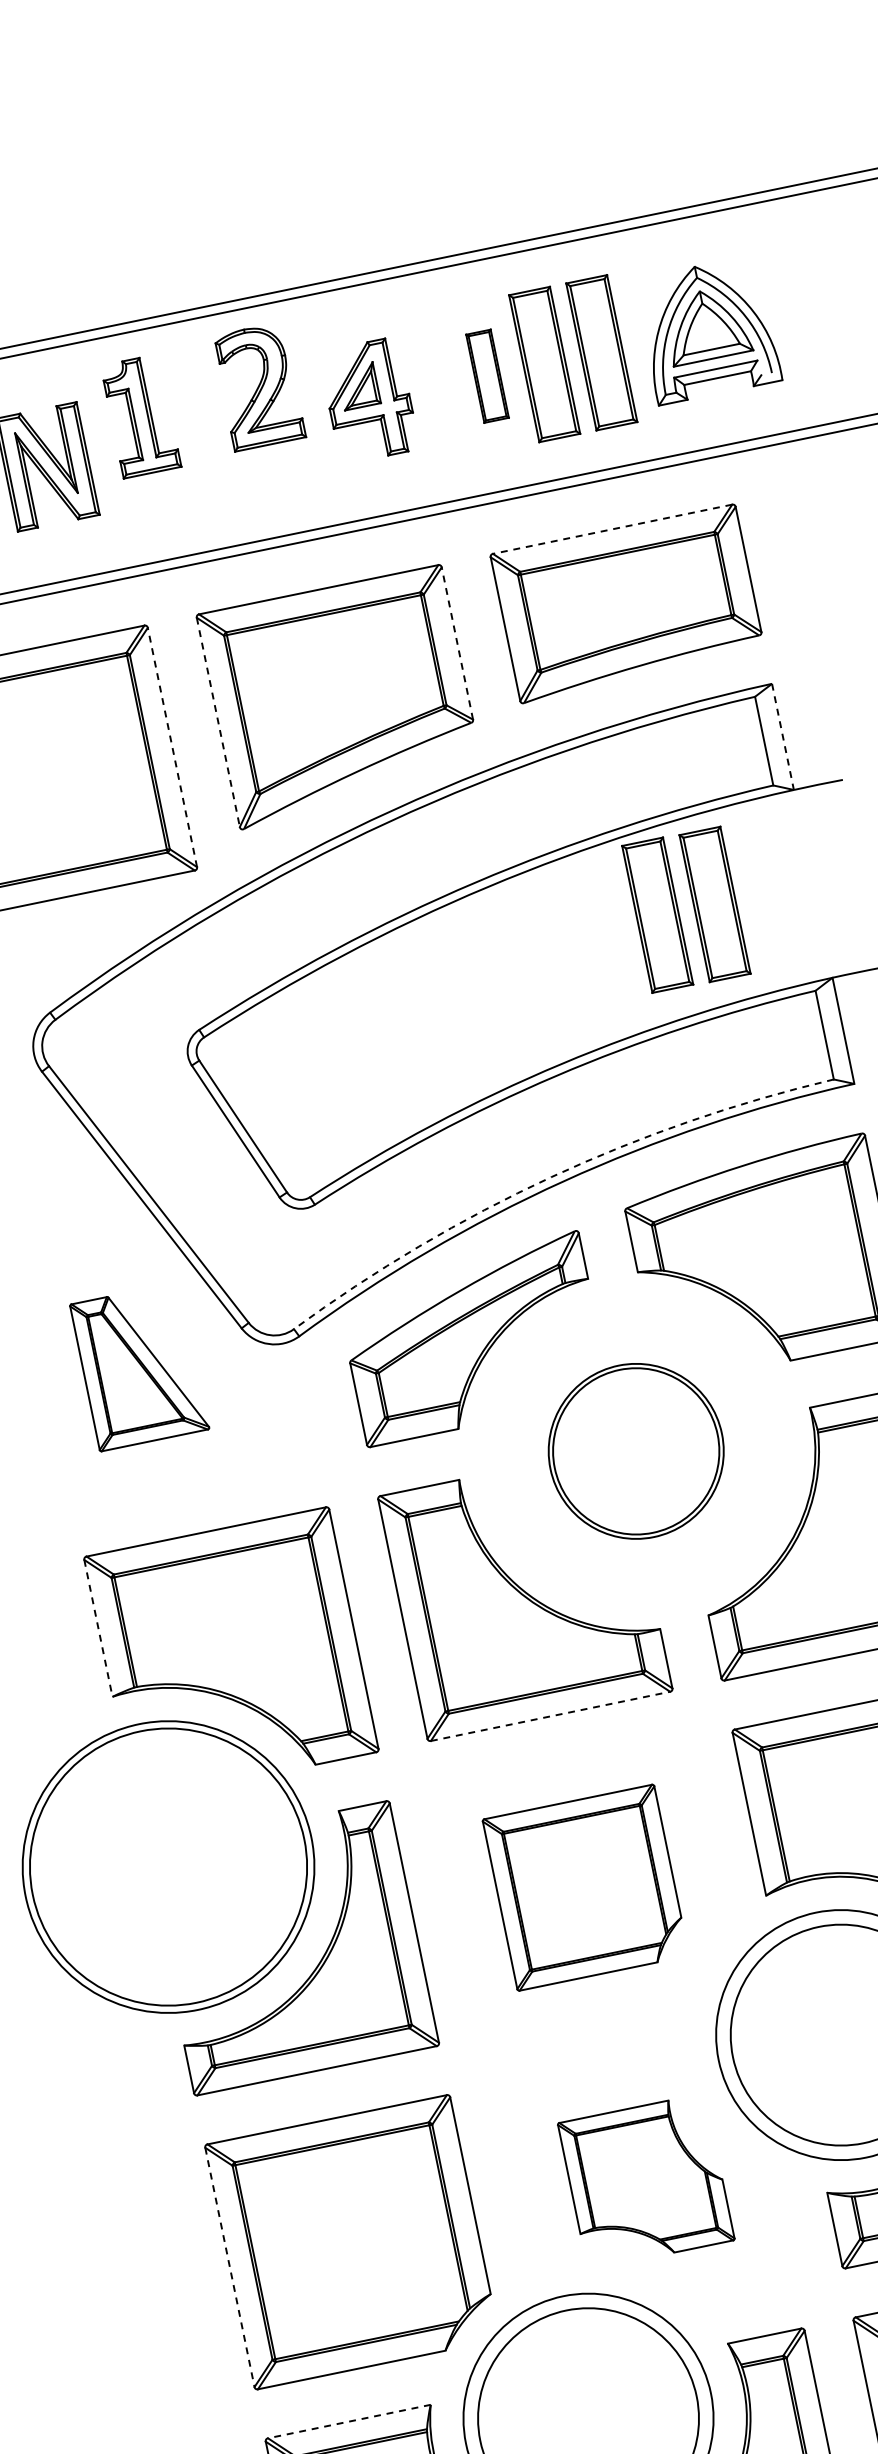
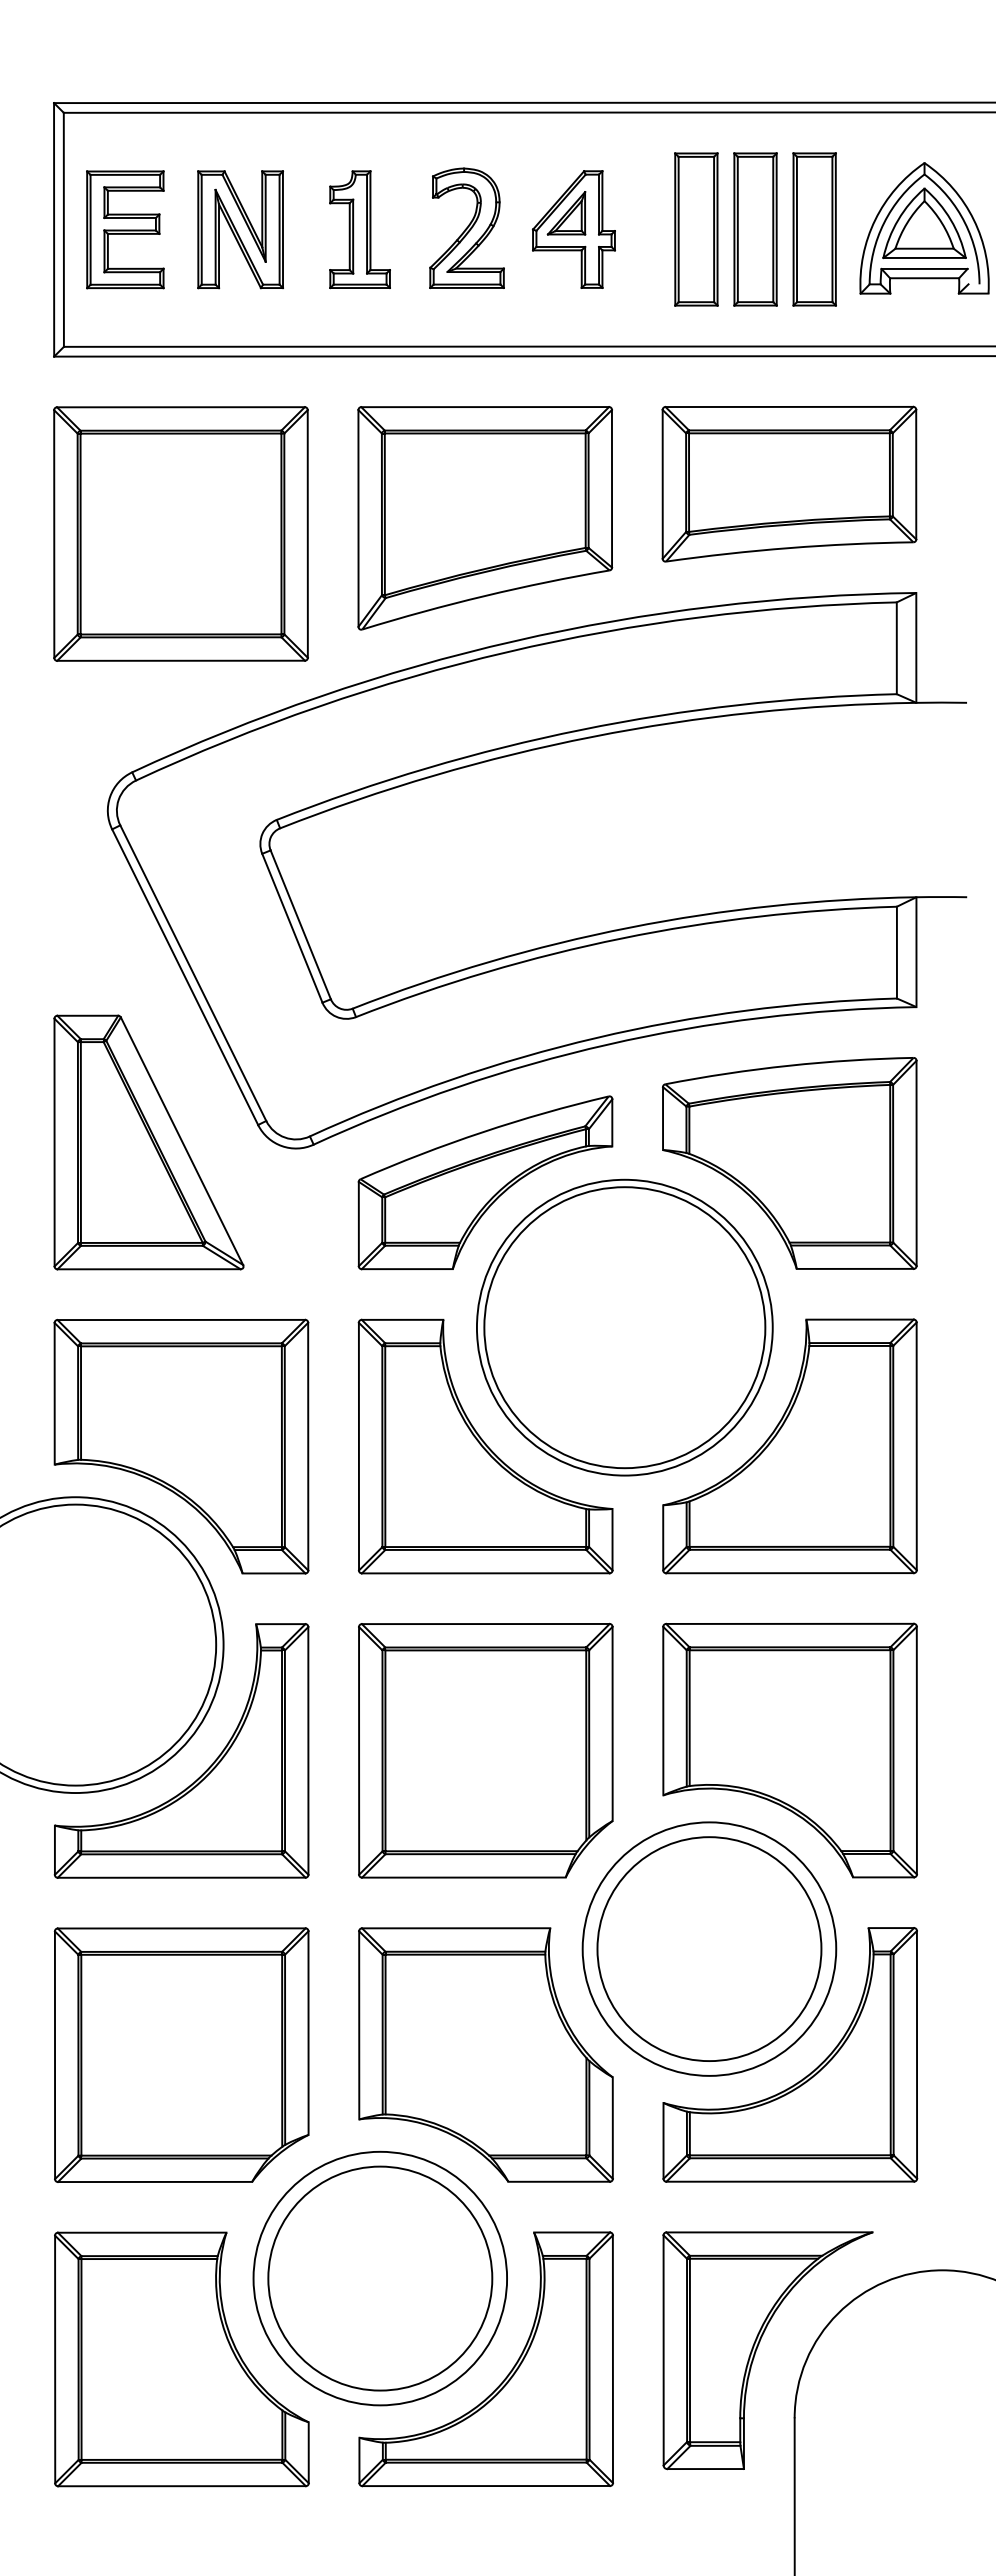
part: (487, 376) -> (696, 229), size x1.67
part: (258, 387) -> (466, 228), moved
part: (140, 416) -> (359, 229), moved
line: (612, 528) -> (789, 406), dashed -> solid
line: (457, 643) -> (612, 488), dashed -> solid
line: (218, 722) -> (358, 518), dashed -> solid
line: (783, 736) -> (916, 647), dashed -> solid
line: (172, 747) -> (307, 533), dashed -> solid
part: (714, 904) -> (814, 800), removed
part: (657, 915) -> (755, 799), removed
arc: (551, 1176) -> (596, 1037), dashed -> solid
part: (139, 1367) -> (148, 1142), size x1.67
part: (635, 1451) -> (624, 1327), size x1.67
line: (98, 1628) -> (54, 1393), dashed -> solid
line: (550, 1716) -> (485, 1573), dashed -> solid
part: (585, 1887) -> (485, 1750), size x1.43
part: (645, 2181) -> (485, 2054), size x1.67
line: (230, 2267) -> (55, 2055), dashed -> solid
line: (348, 2421) -> (141, 2232), dashed -> solid

